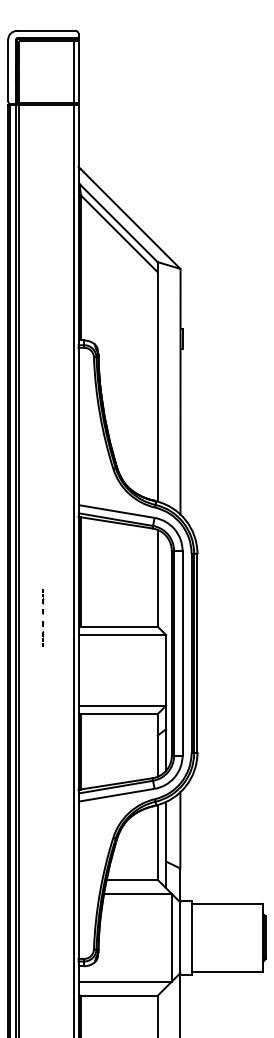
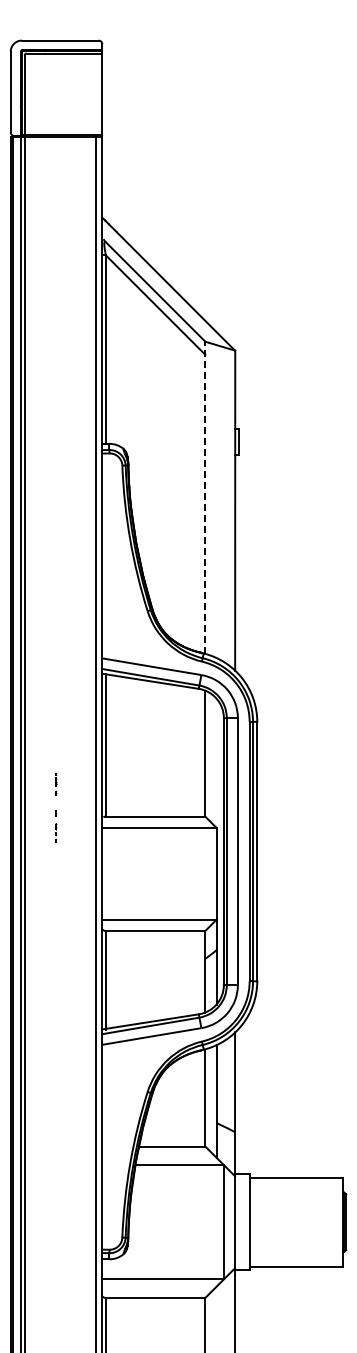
line: (74, 71) -> (96, 93), removed
line: (157, 381) -> (205, 497), solid -> dashed
part: (43, 601) -> (56, 784), size x0.7

